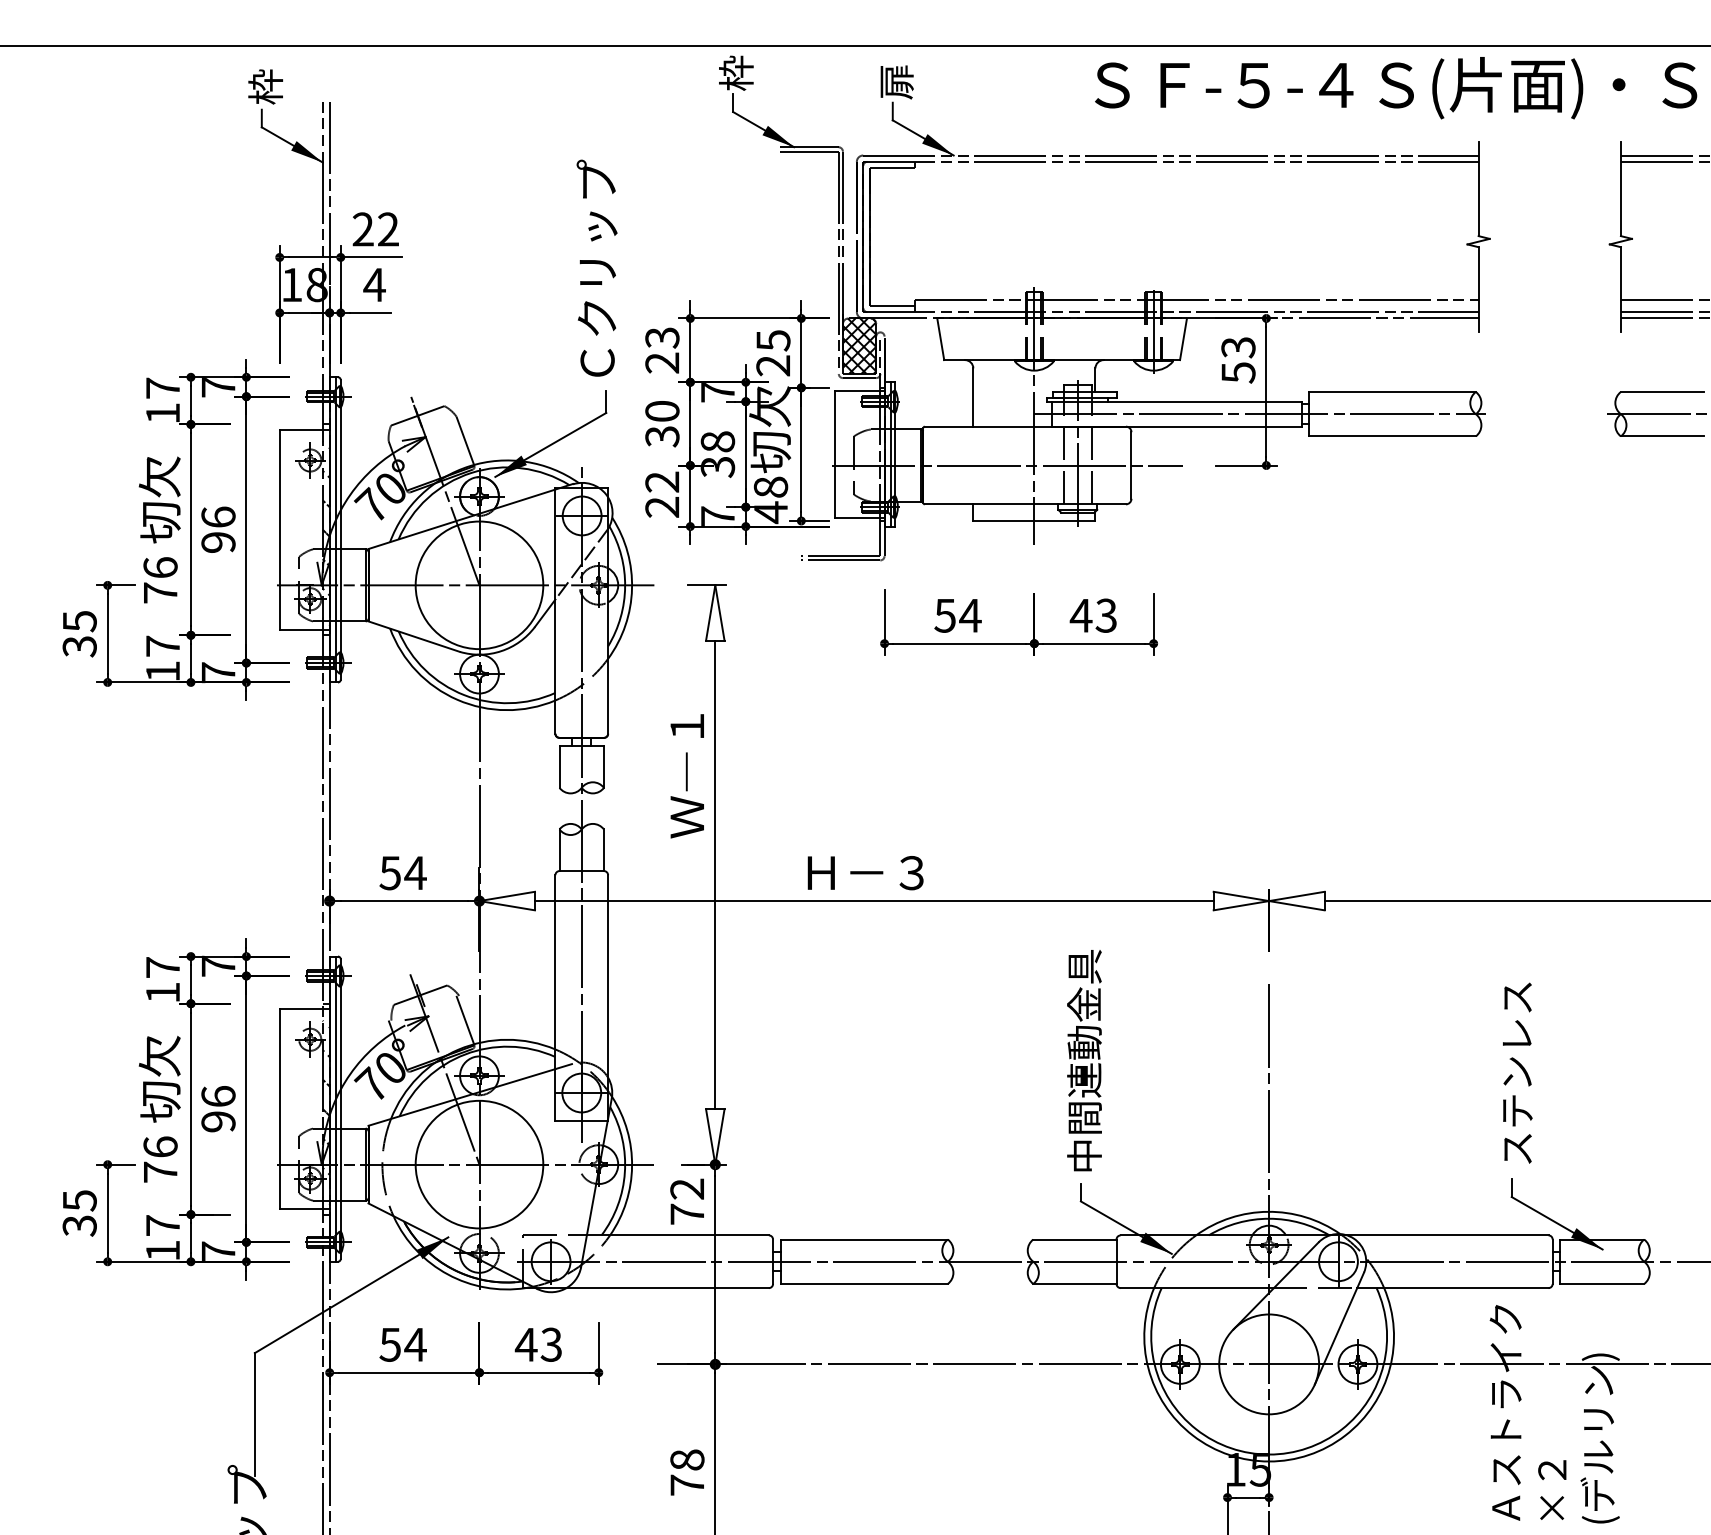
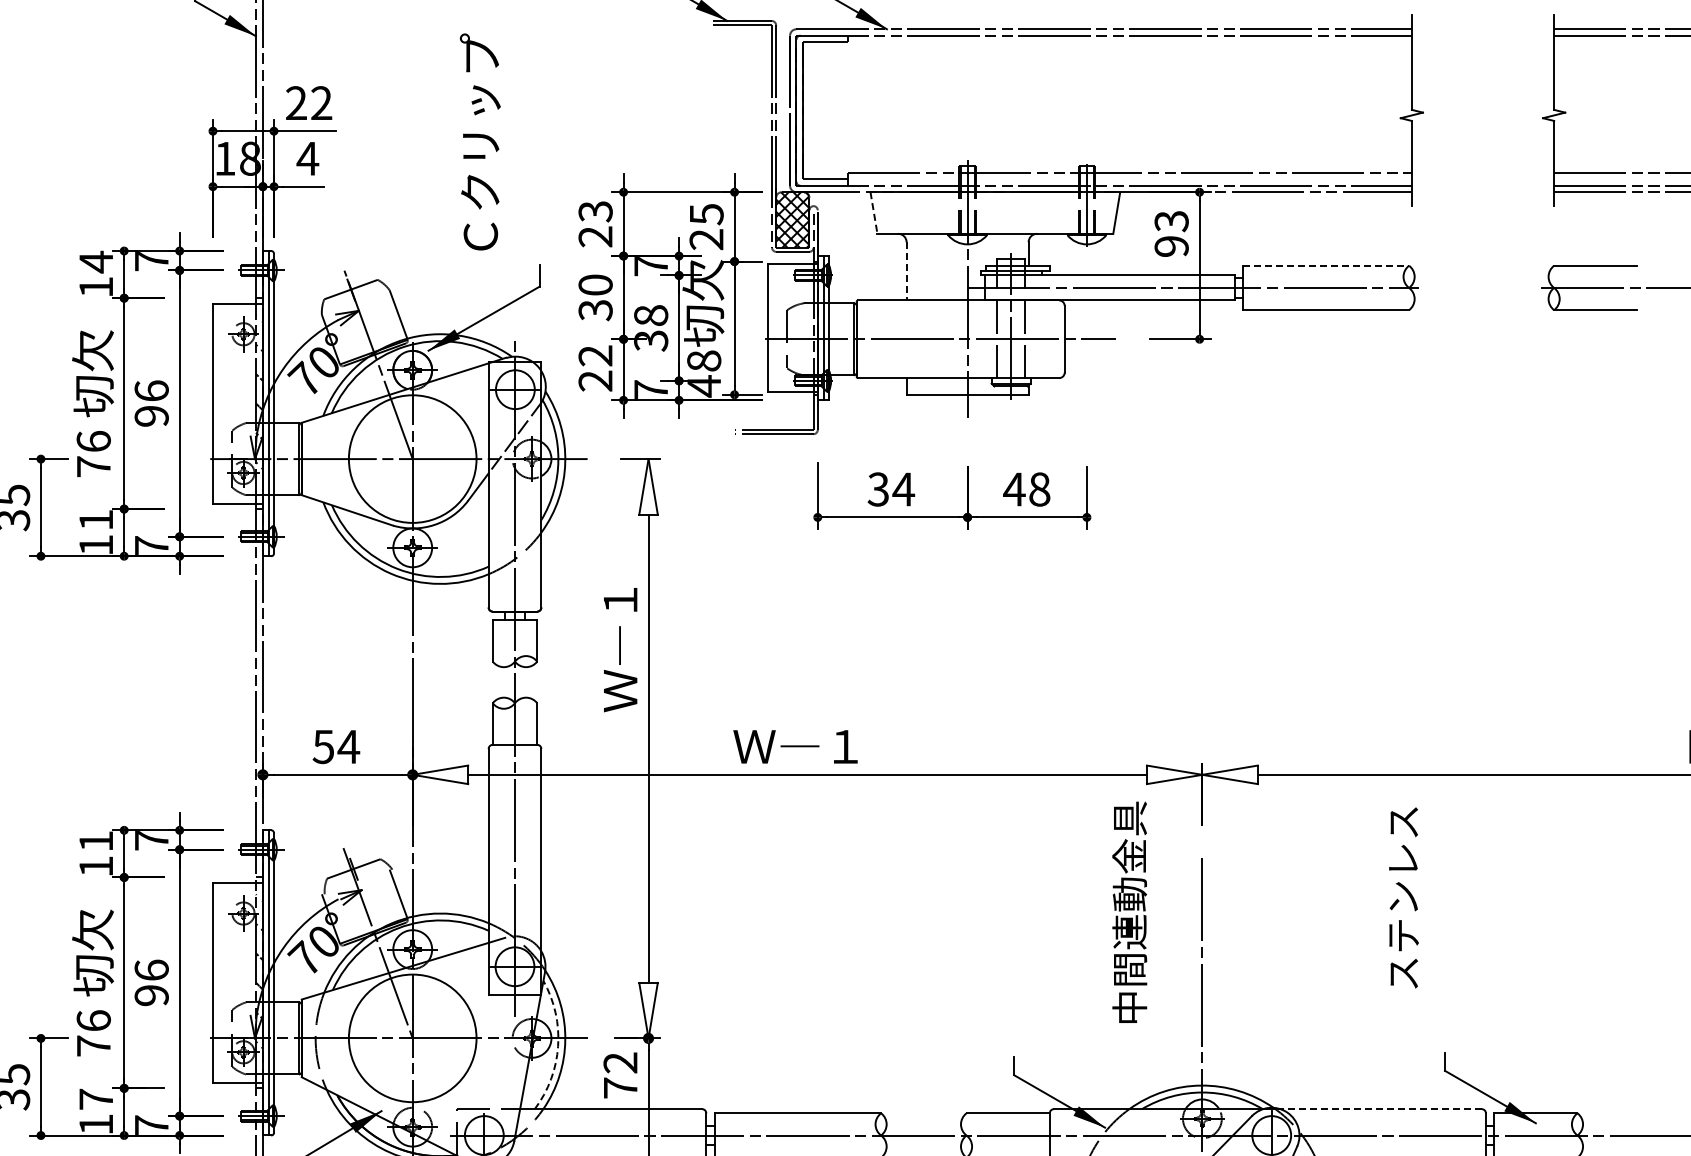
text: (596, 267) -> (479, 141), moved
line: (940, 339) -> (873, 213), solid -> dashed
text: (1238, 372) -> (1171, 246), 53 -> 93
text: (162, 388) -> (95, 262), 17 -> 14
line: (1393, 392) -> (1326, 266), solid -> dashed
line: (973, 398) -> (906, 272), solid -> dashed
text: (944, 614) -> (877, 488), 54 -> 34
text: (1106, 615) -> (1039, 489), 43 -> 48
text: (162, 645) -> (95, 519), 17 -> 11
text: (862, 873) -> (795, 747), Ｈ－３ -> Ｗ―１
text: (162, 967) -> (95, 841), 17 -> 11
text: (1084, 1060) -> (1129, 912), moved
text: (1517, 1072) -> (1403, 897), moved
arc: (624, 1172) -> (557, 1046), solid -> dashed
line: (1447, 1235) -> (1380, 1109), solid -> dashed

